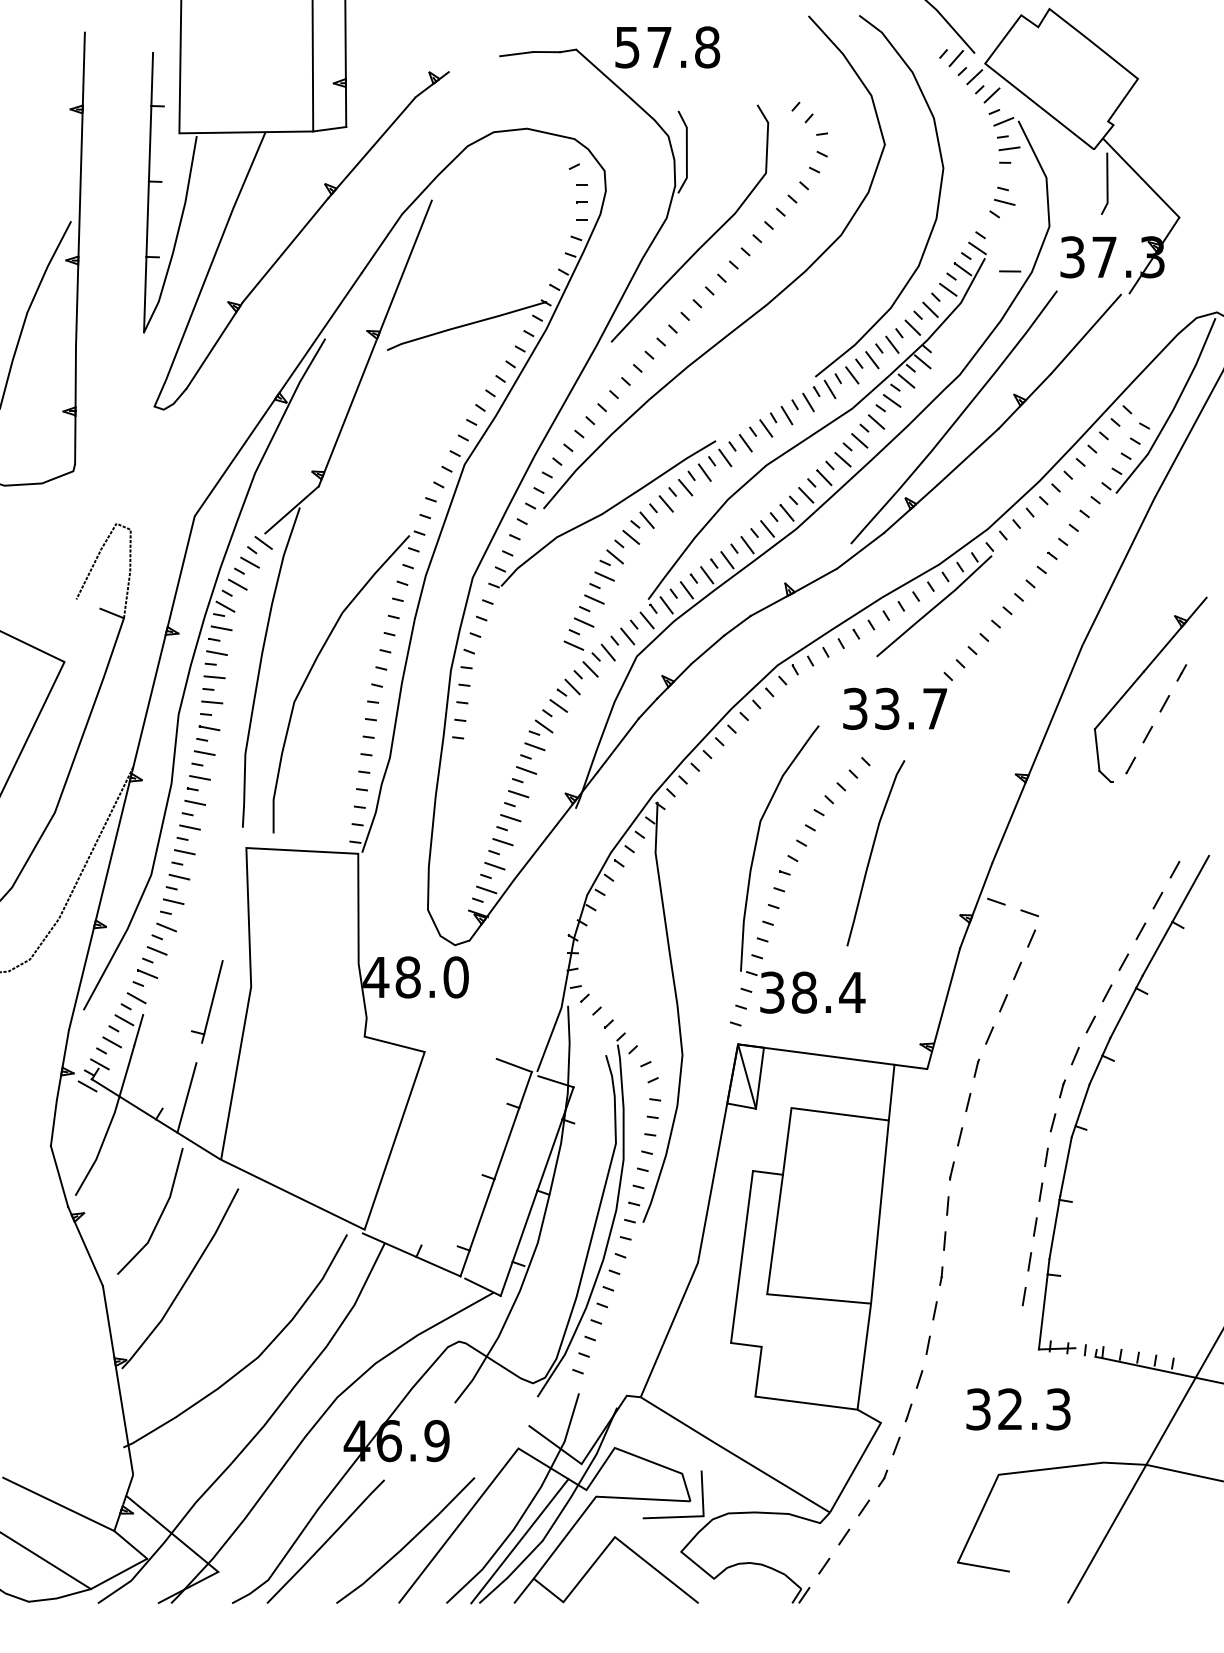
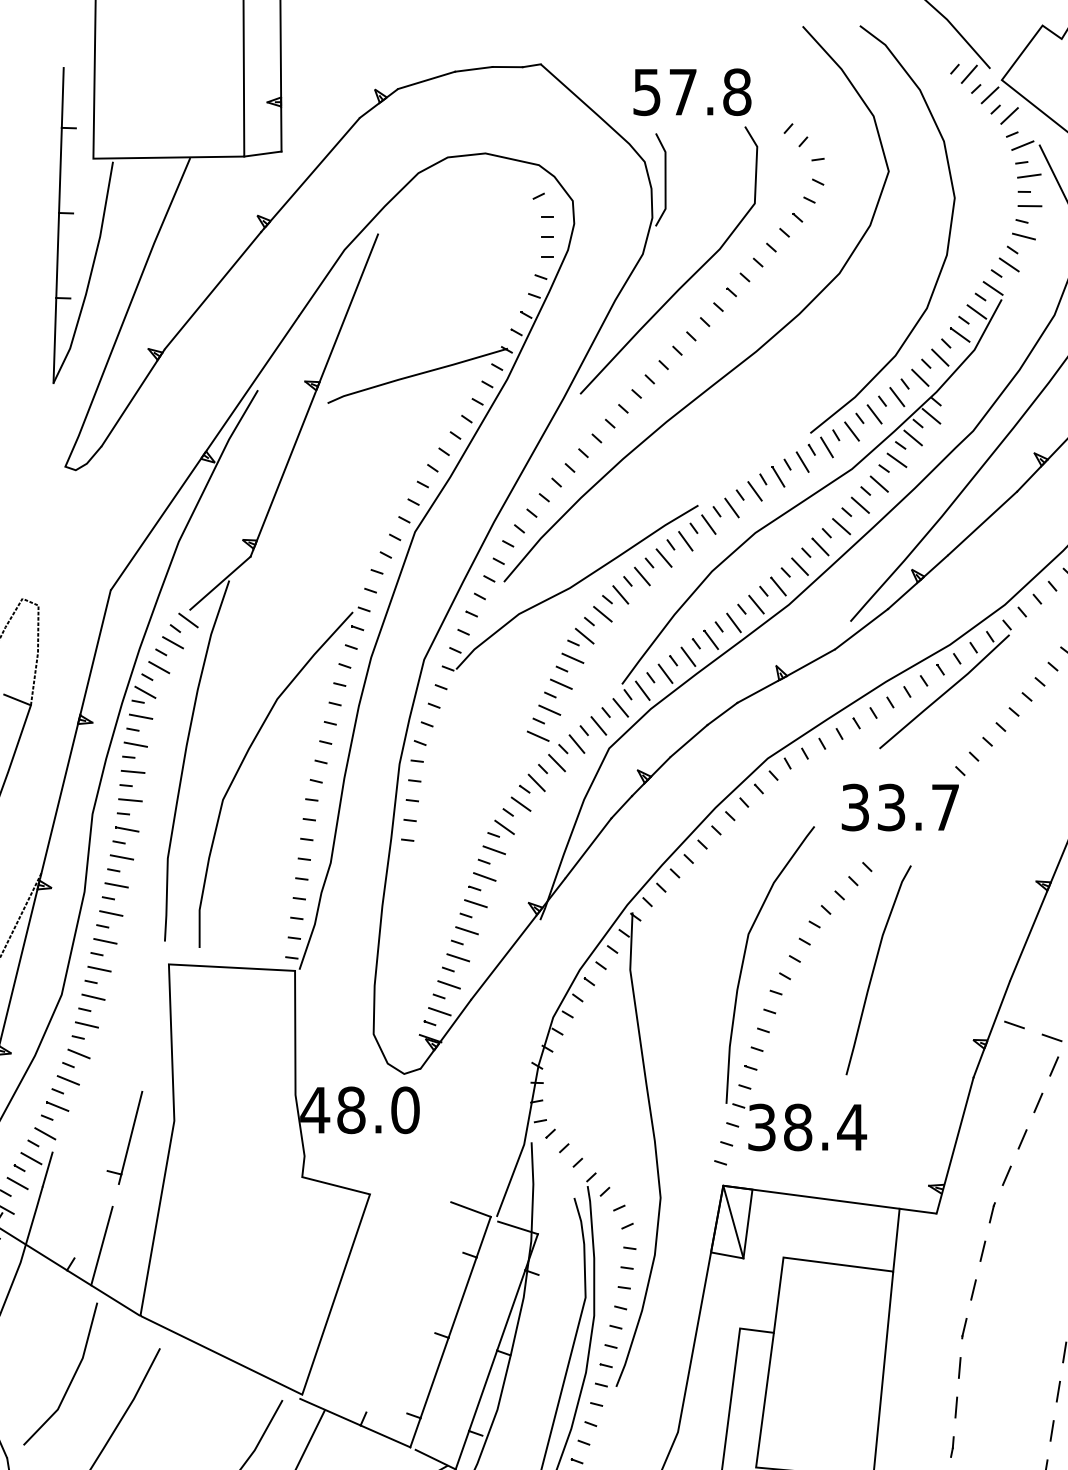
text: (667, 47) -> (692, 92), moved
line: (474, 63) -> (426, 79), added
line: (991, 227) -> (1008, 264), added
line: (1010, 271) -> (1030, 206), moved

